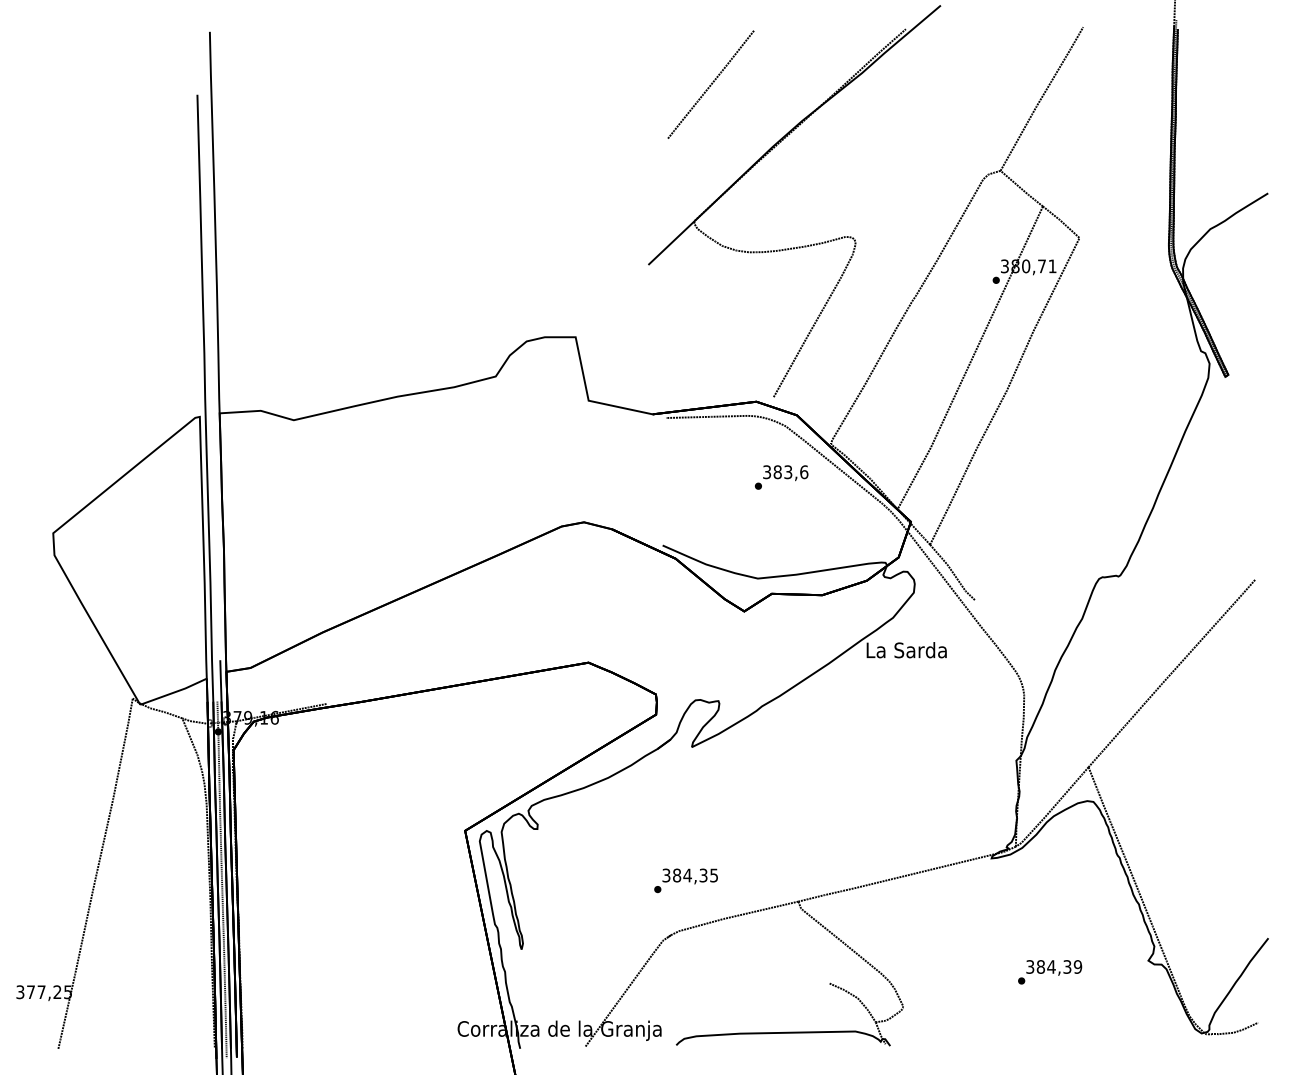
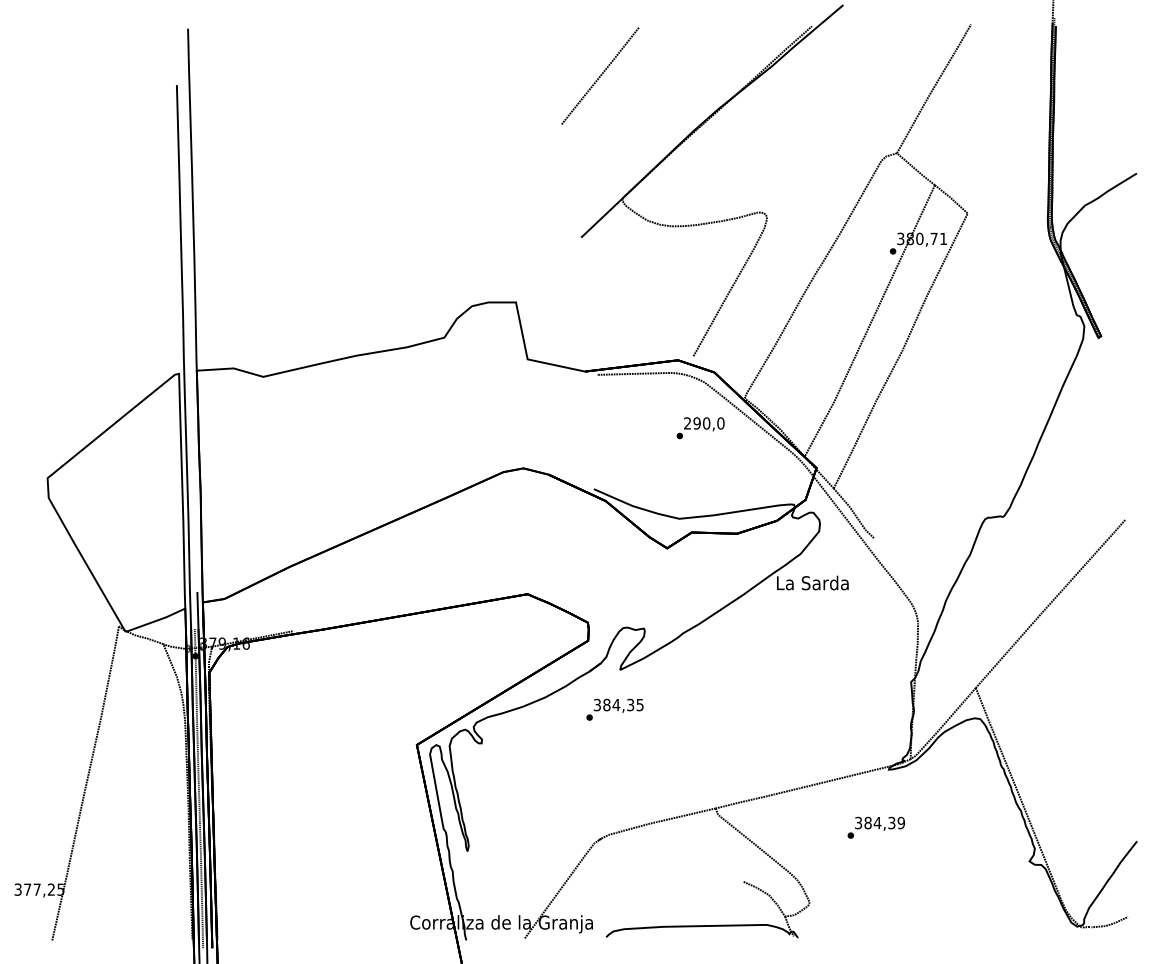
line: (711, 84) -> (600, 75), moved
text: (785, 472) -> (704, 423), 383,6 -> 290,0
text: (685, 880) -> (614, 709), moved
text: (1049, 971) -> (875, 827), moved

